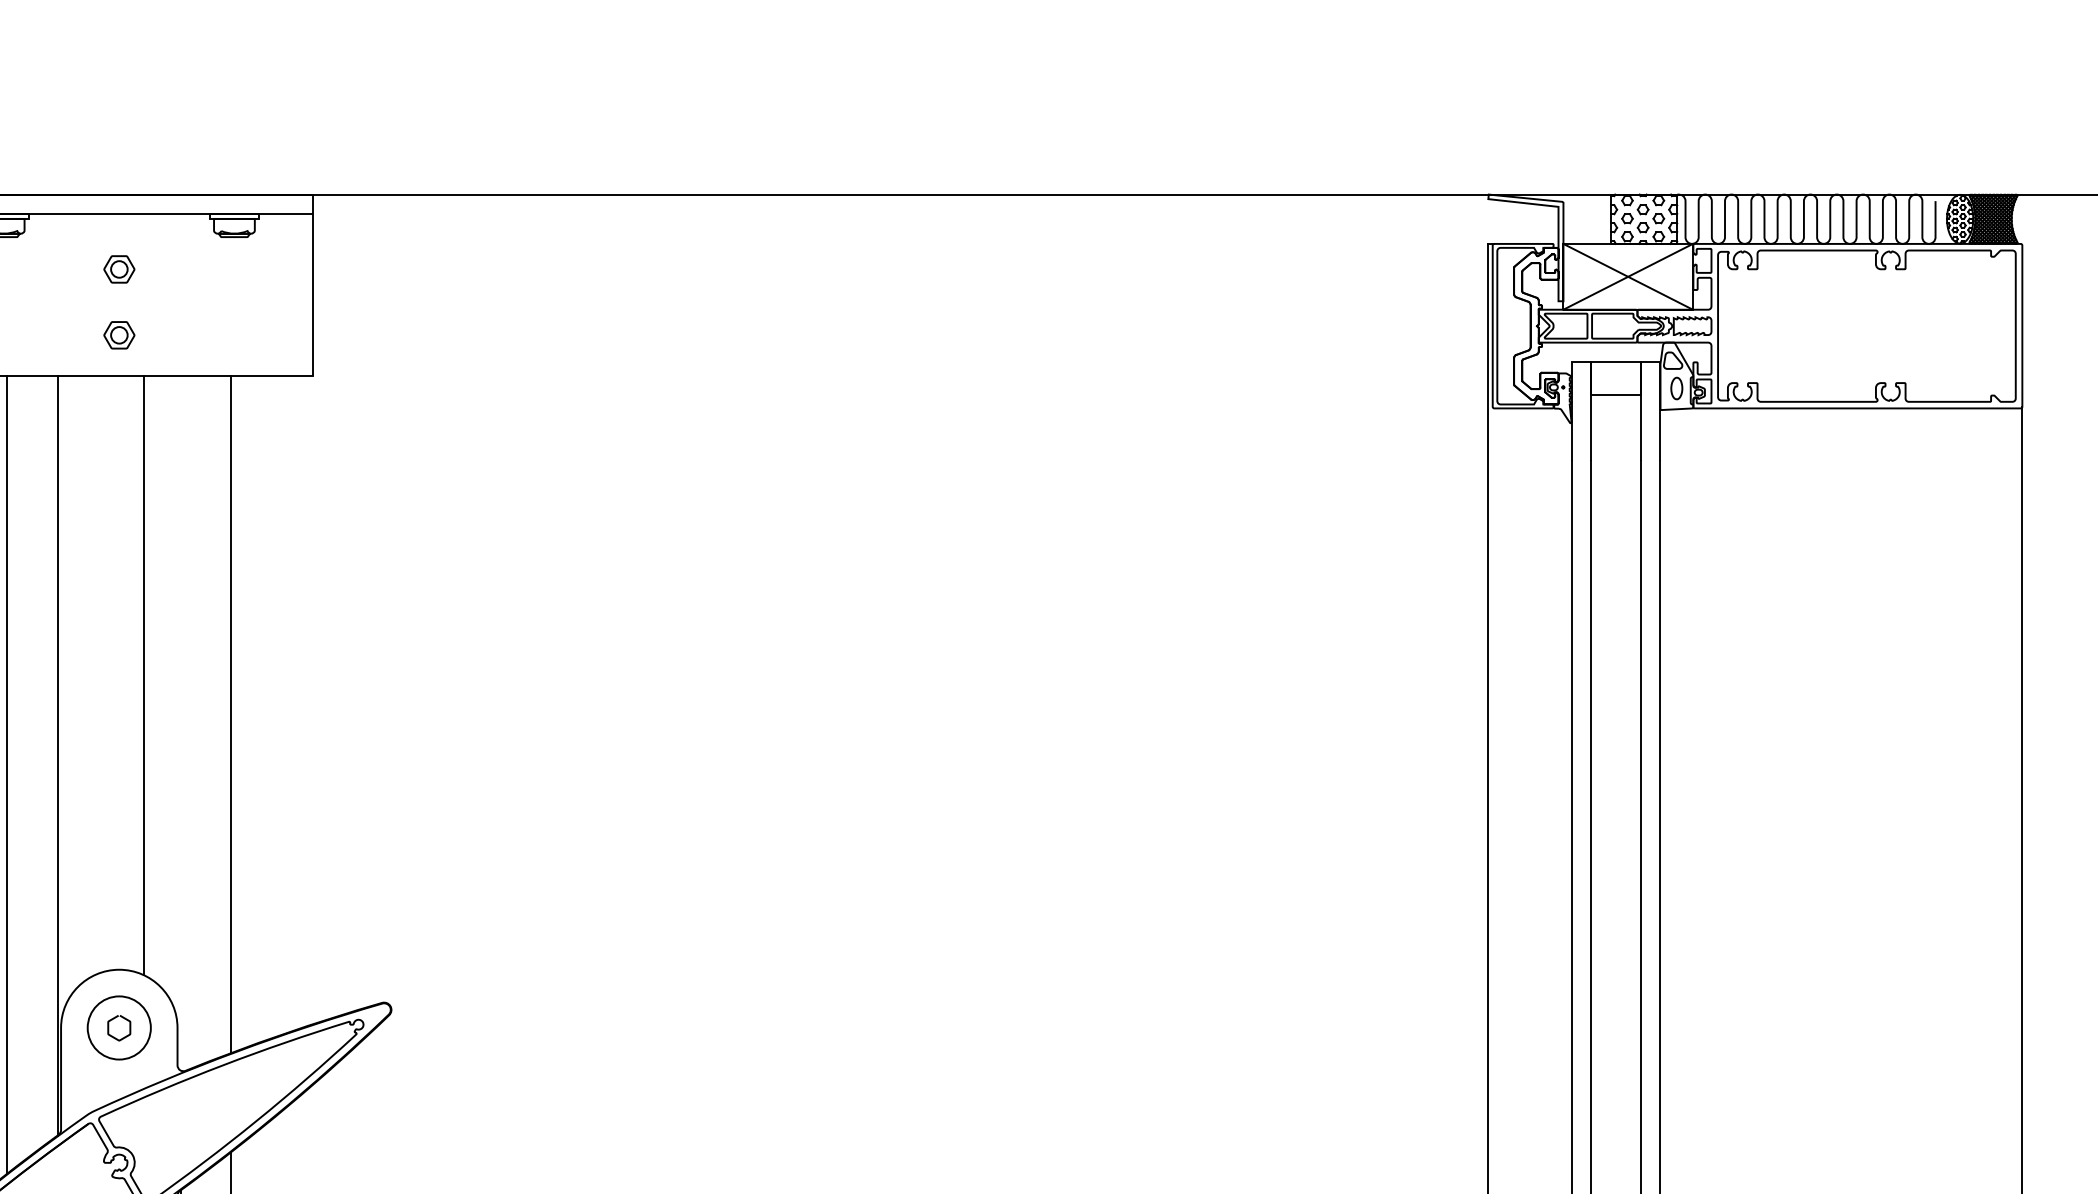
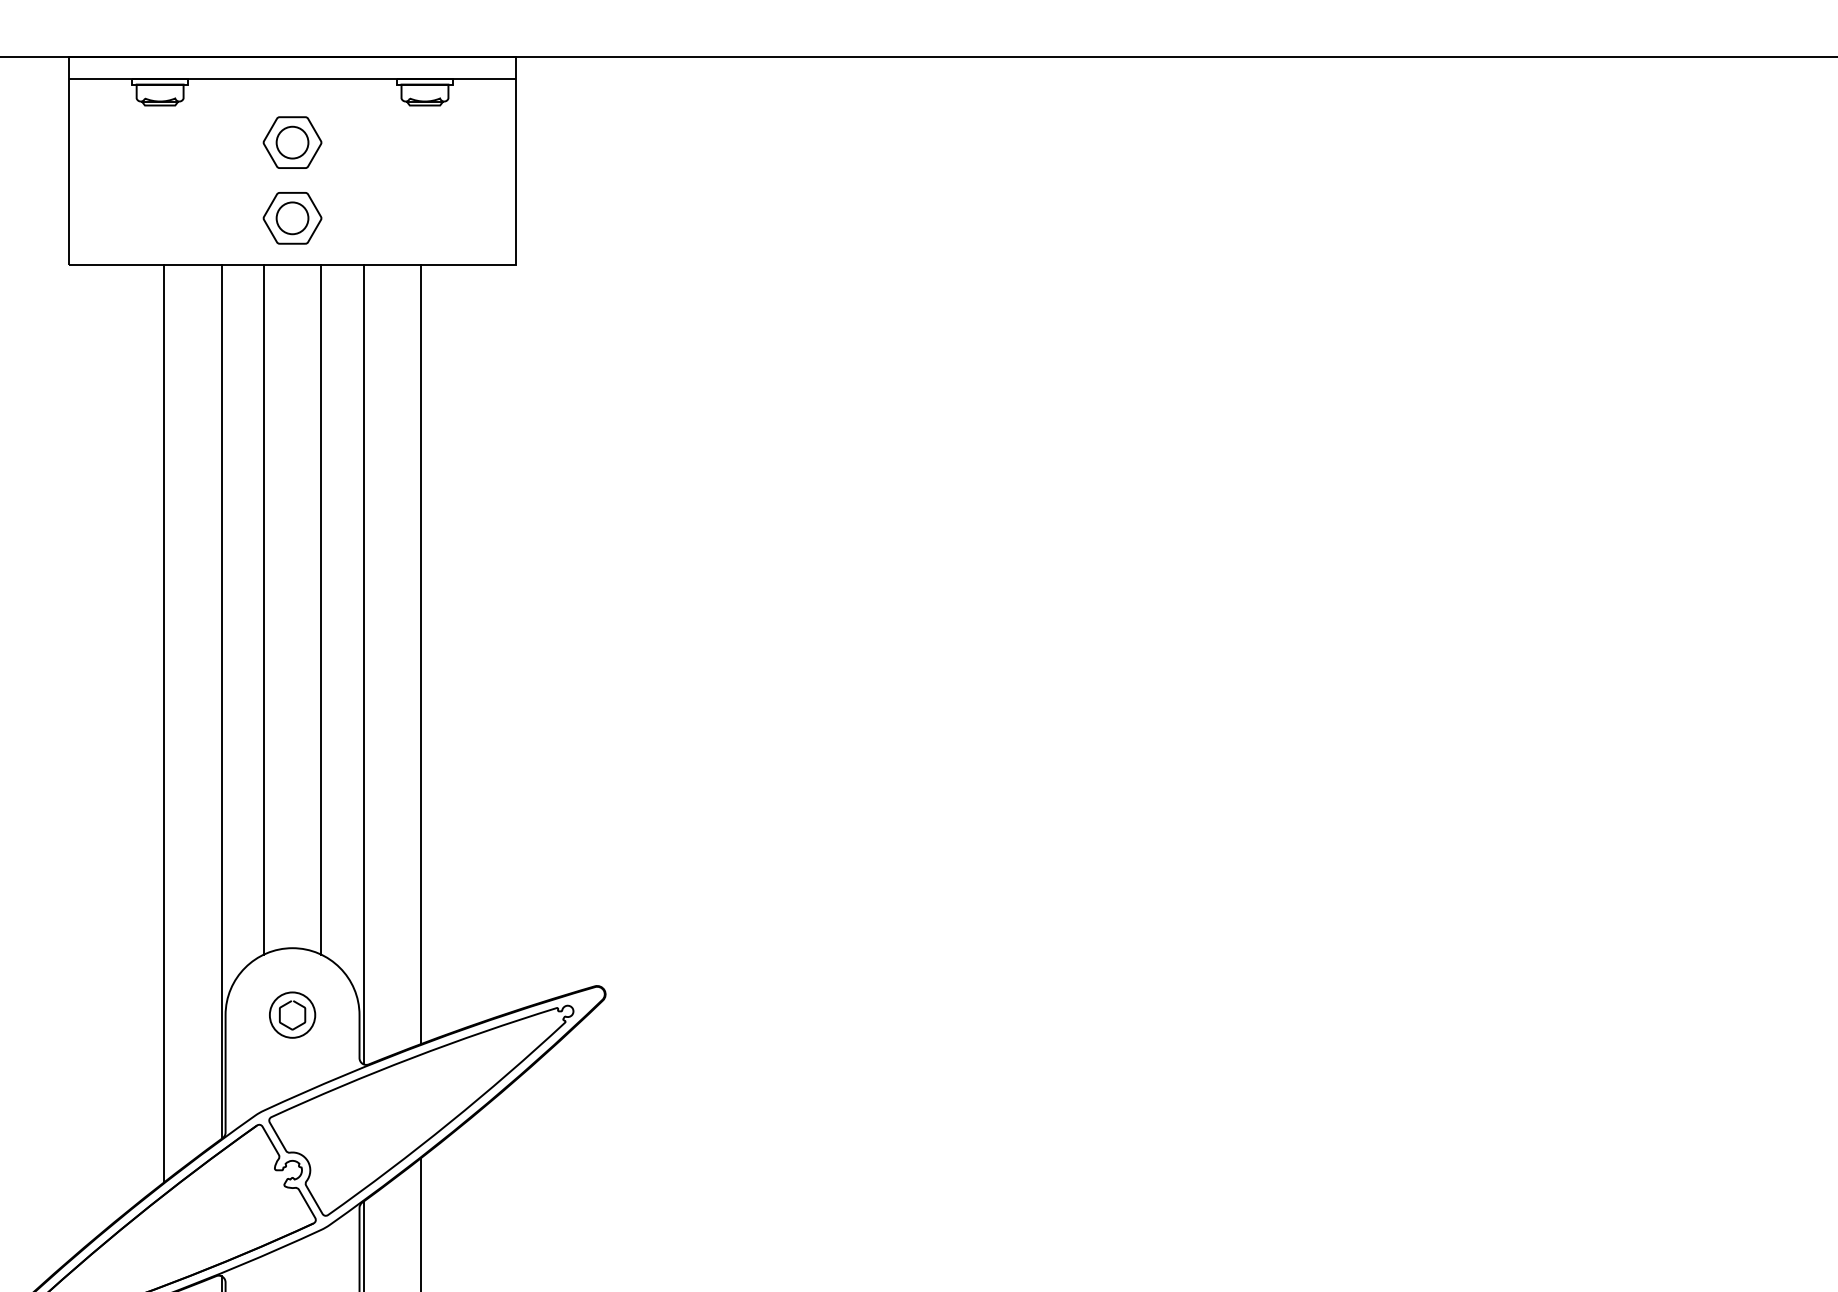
part: (119, 269) -> (292, 142), size x1.67
part: (119, 335) -> (292, 218), size x1.67
line: (94, 675) -> (264, 609), added
line: (180, 722) -> (362, 663), added
circle: (119, 1027) -> (292, 1014), size x0.62

